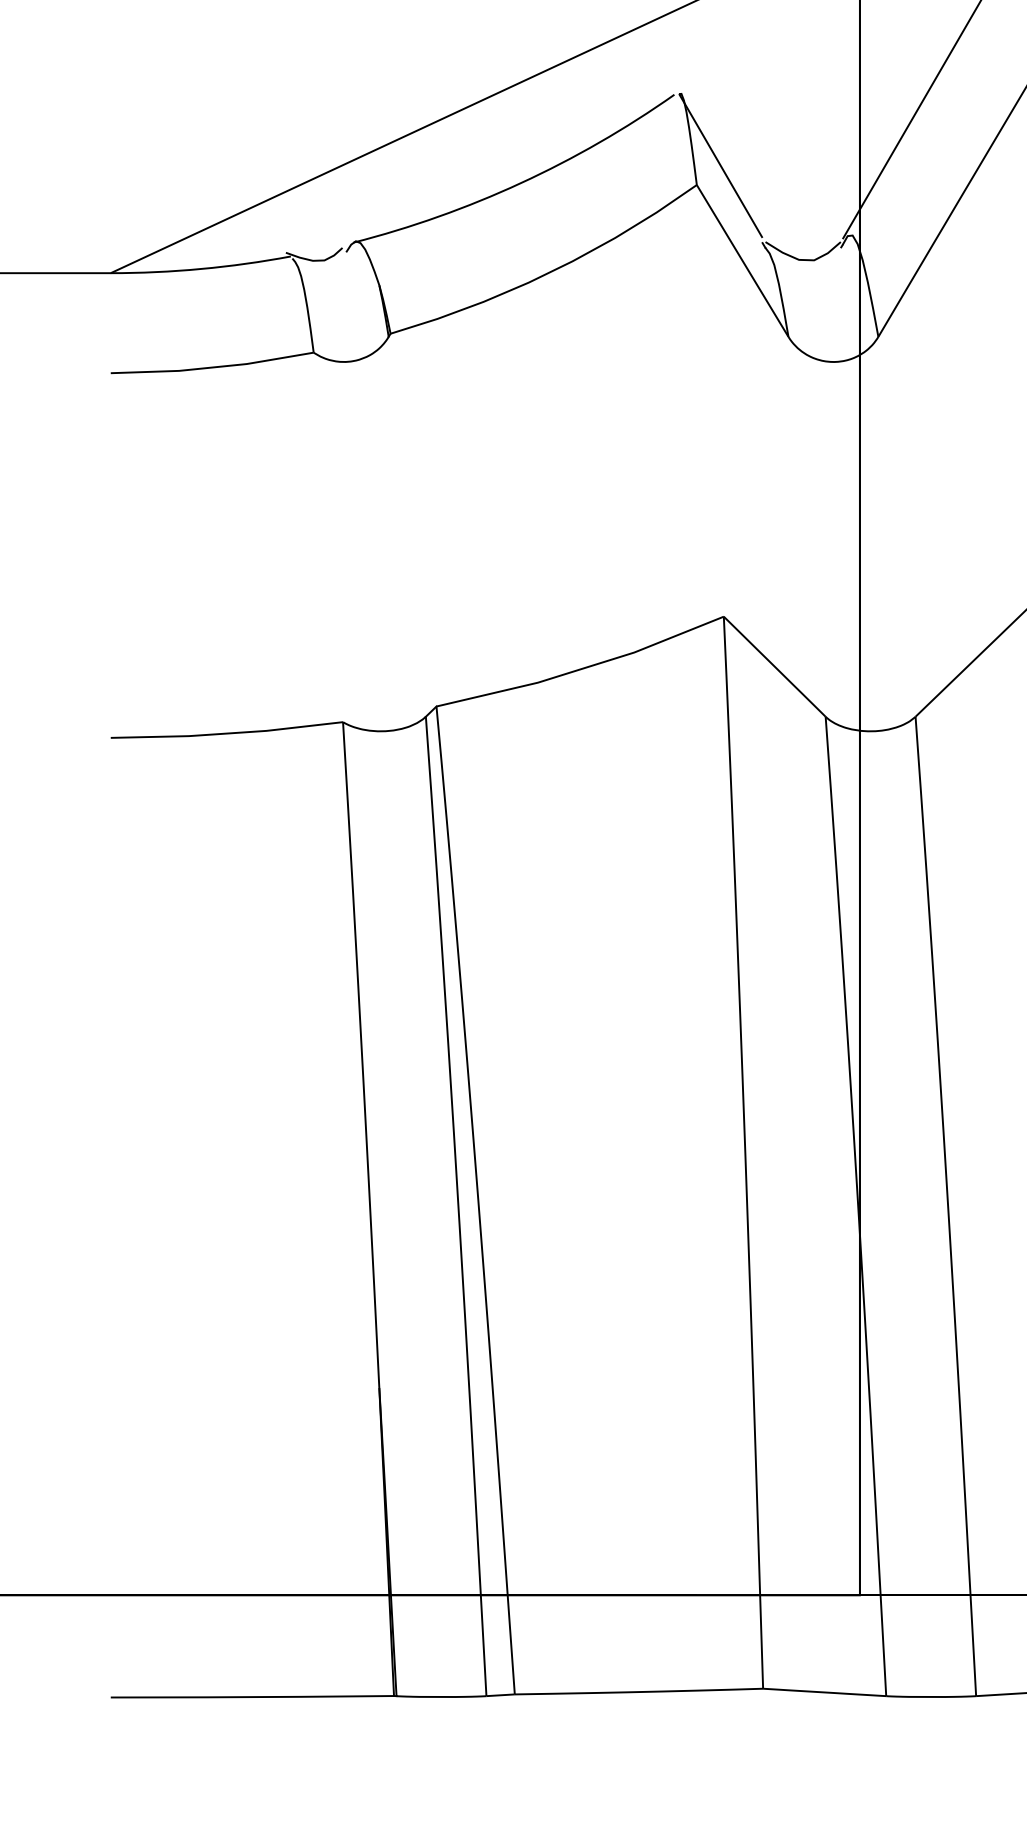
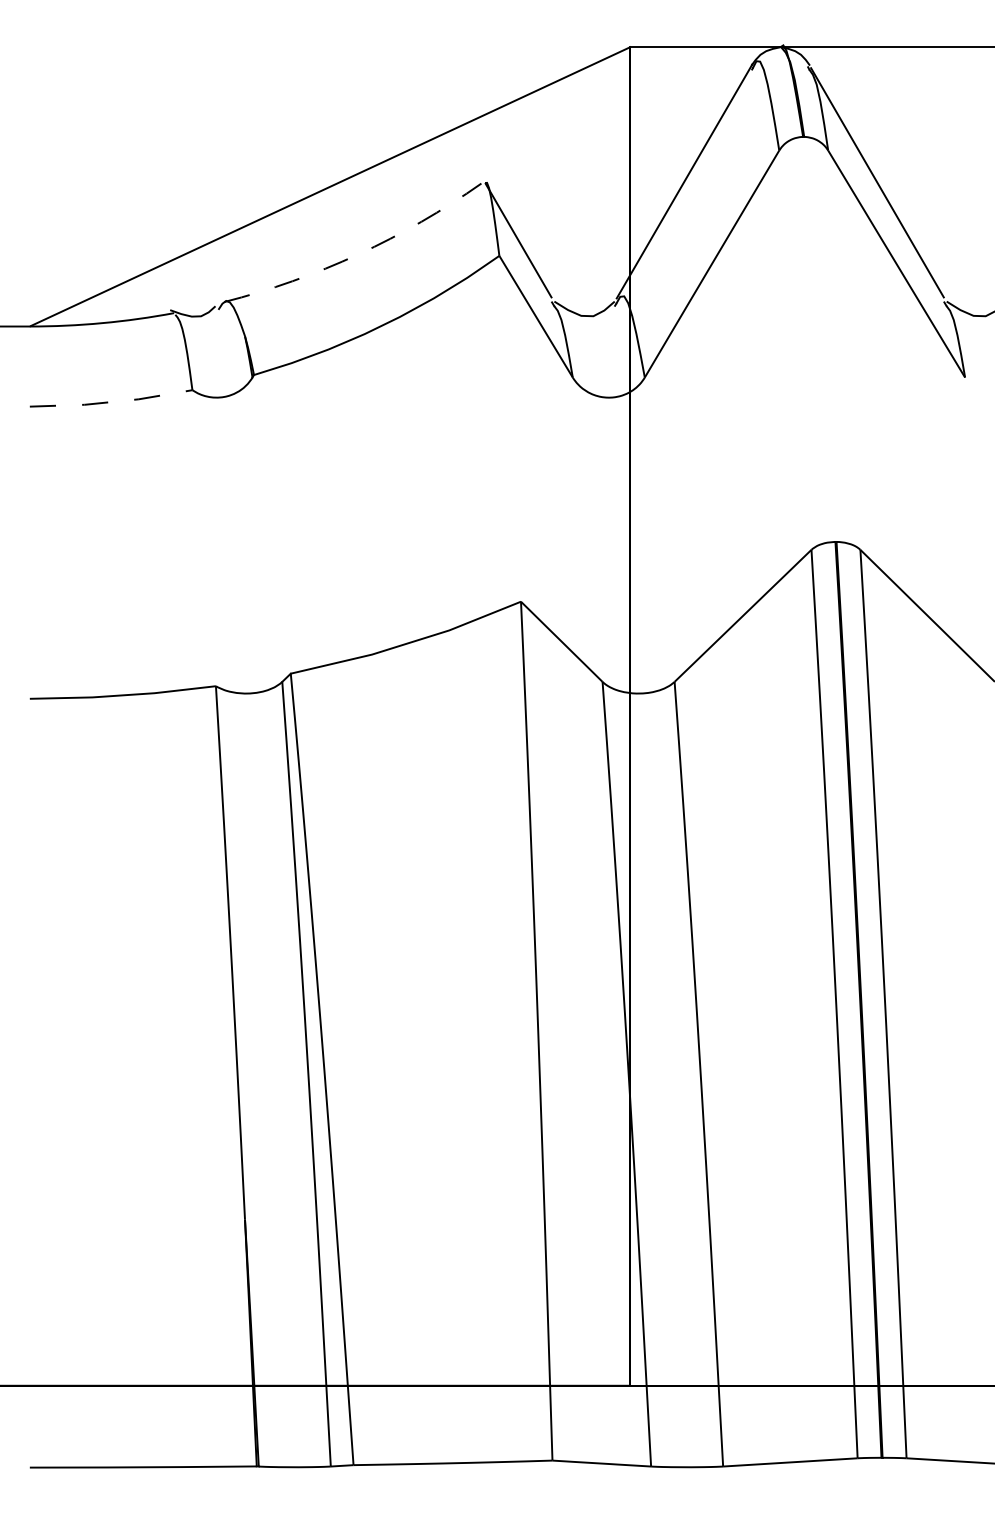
arc: (520, 183) -> (358, 254), solid -> dashed
line: (213, 368) -> (112, 402), solid -> dashed

